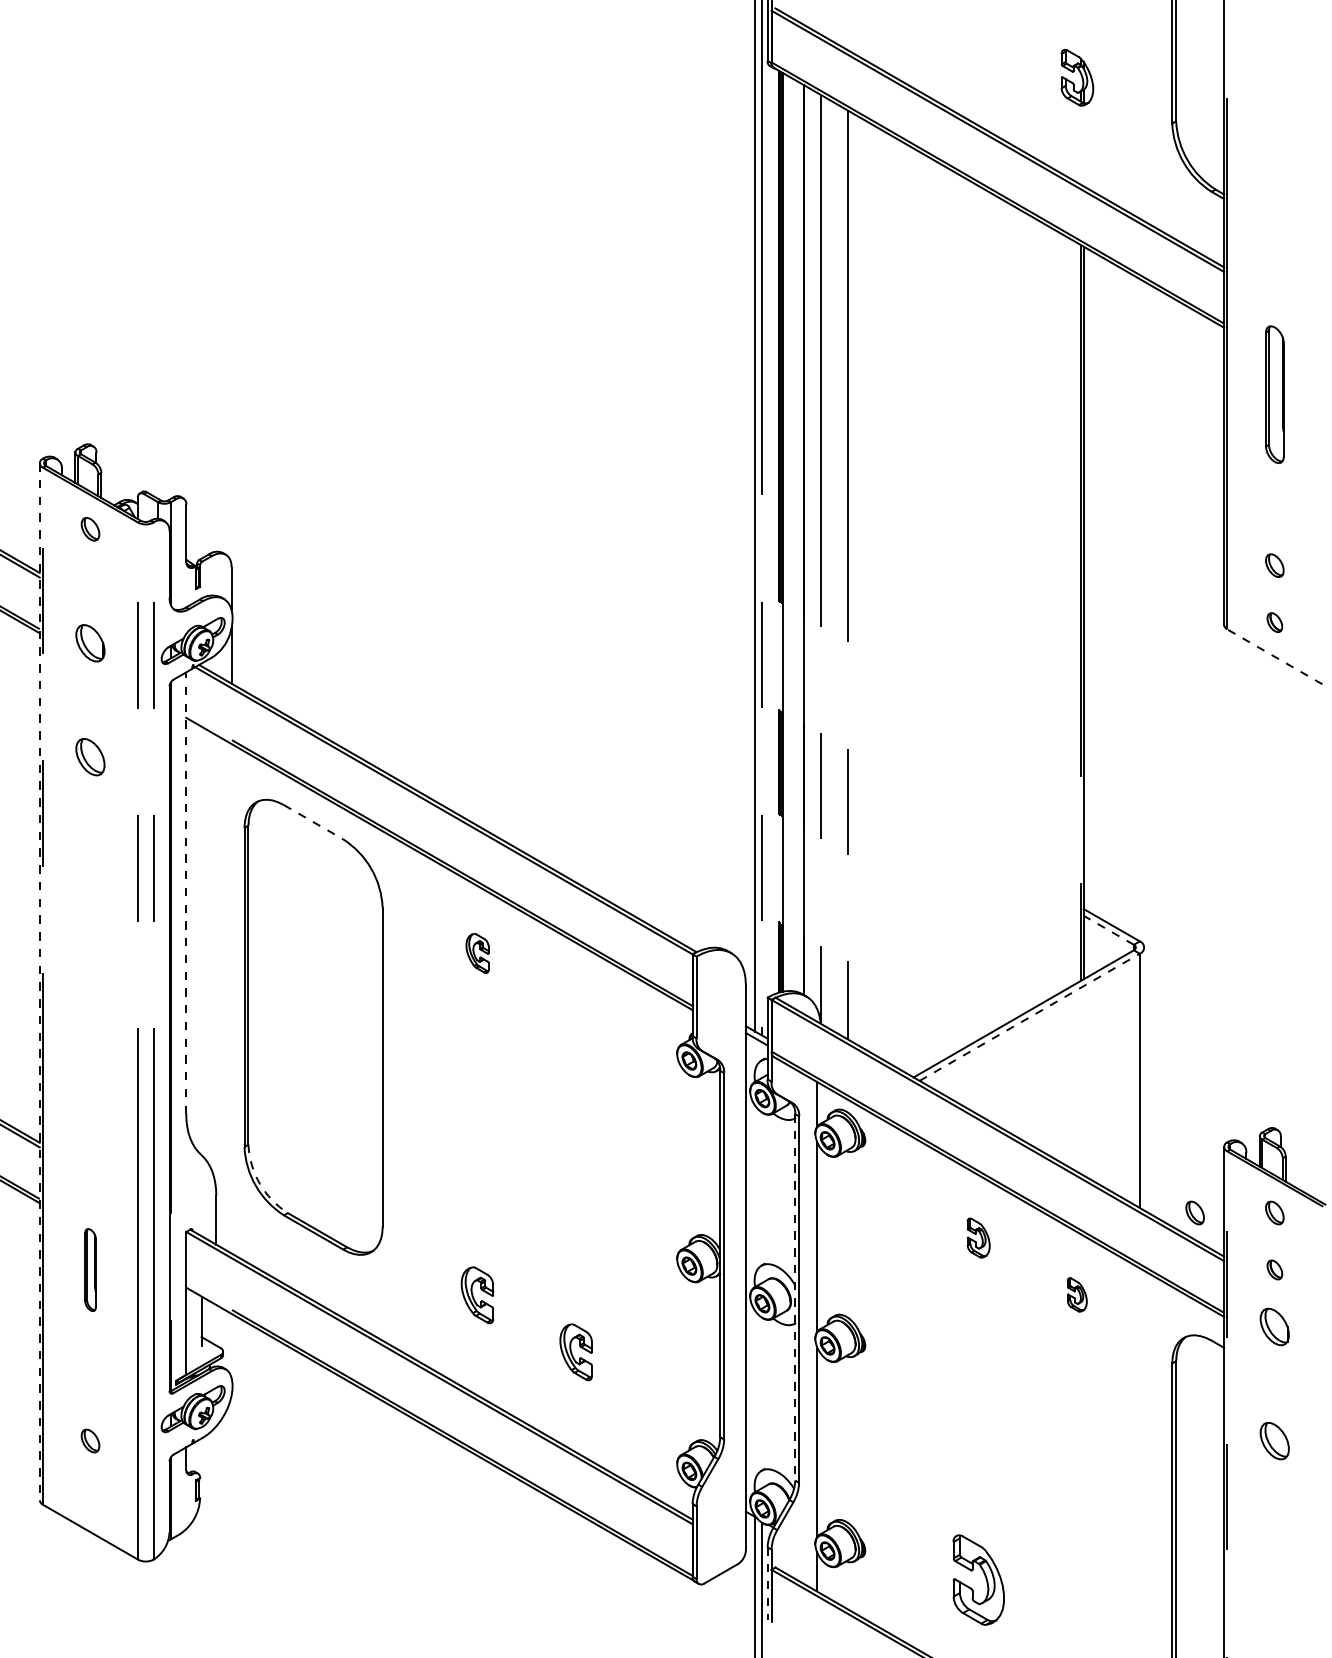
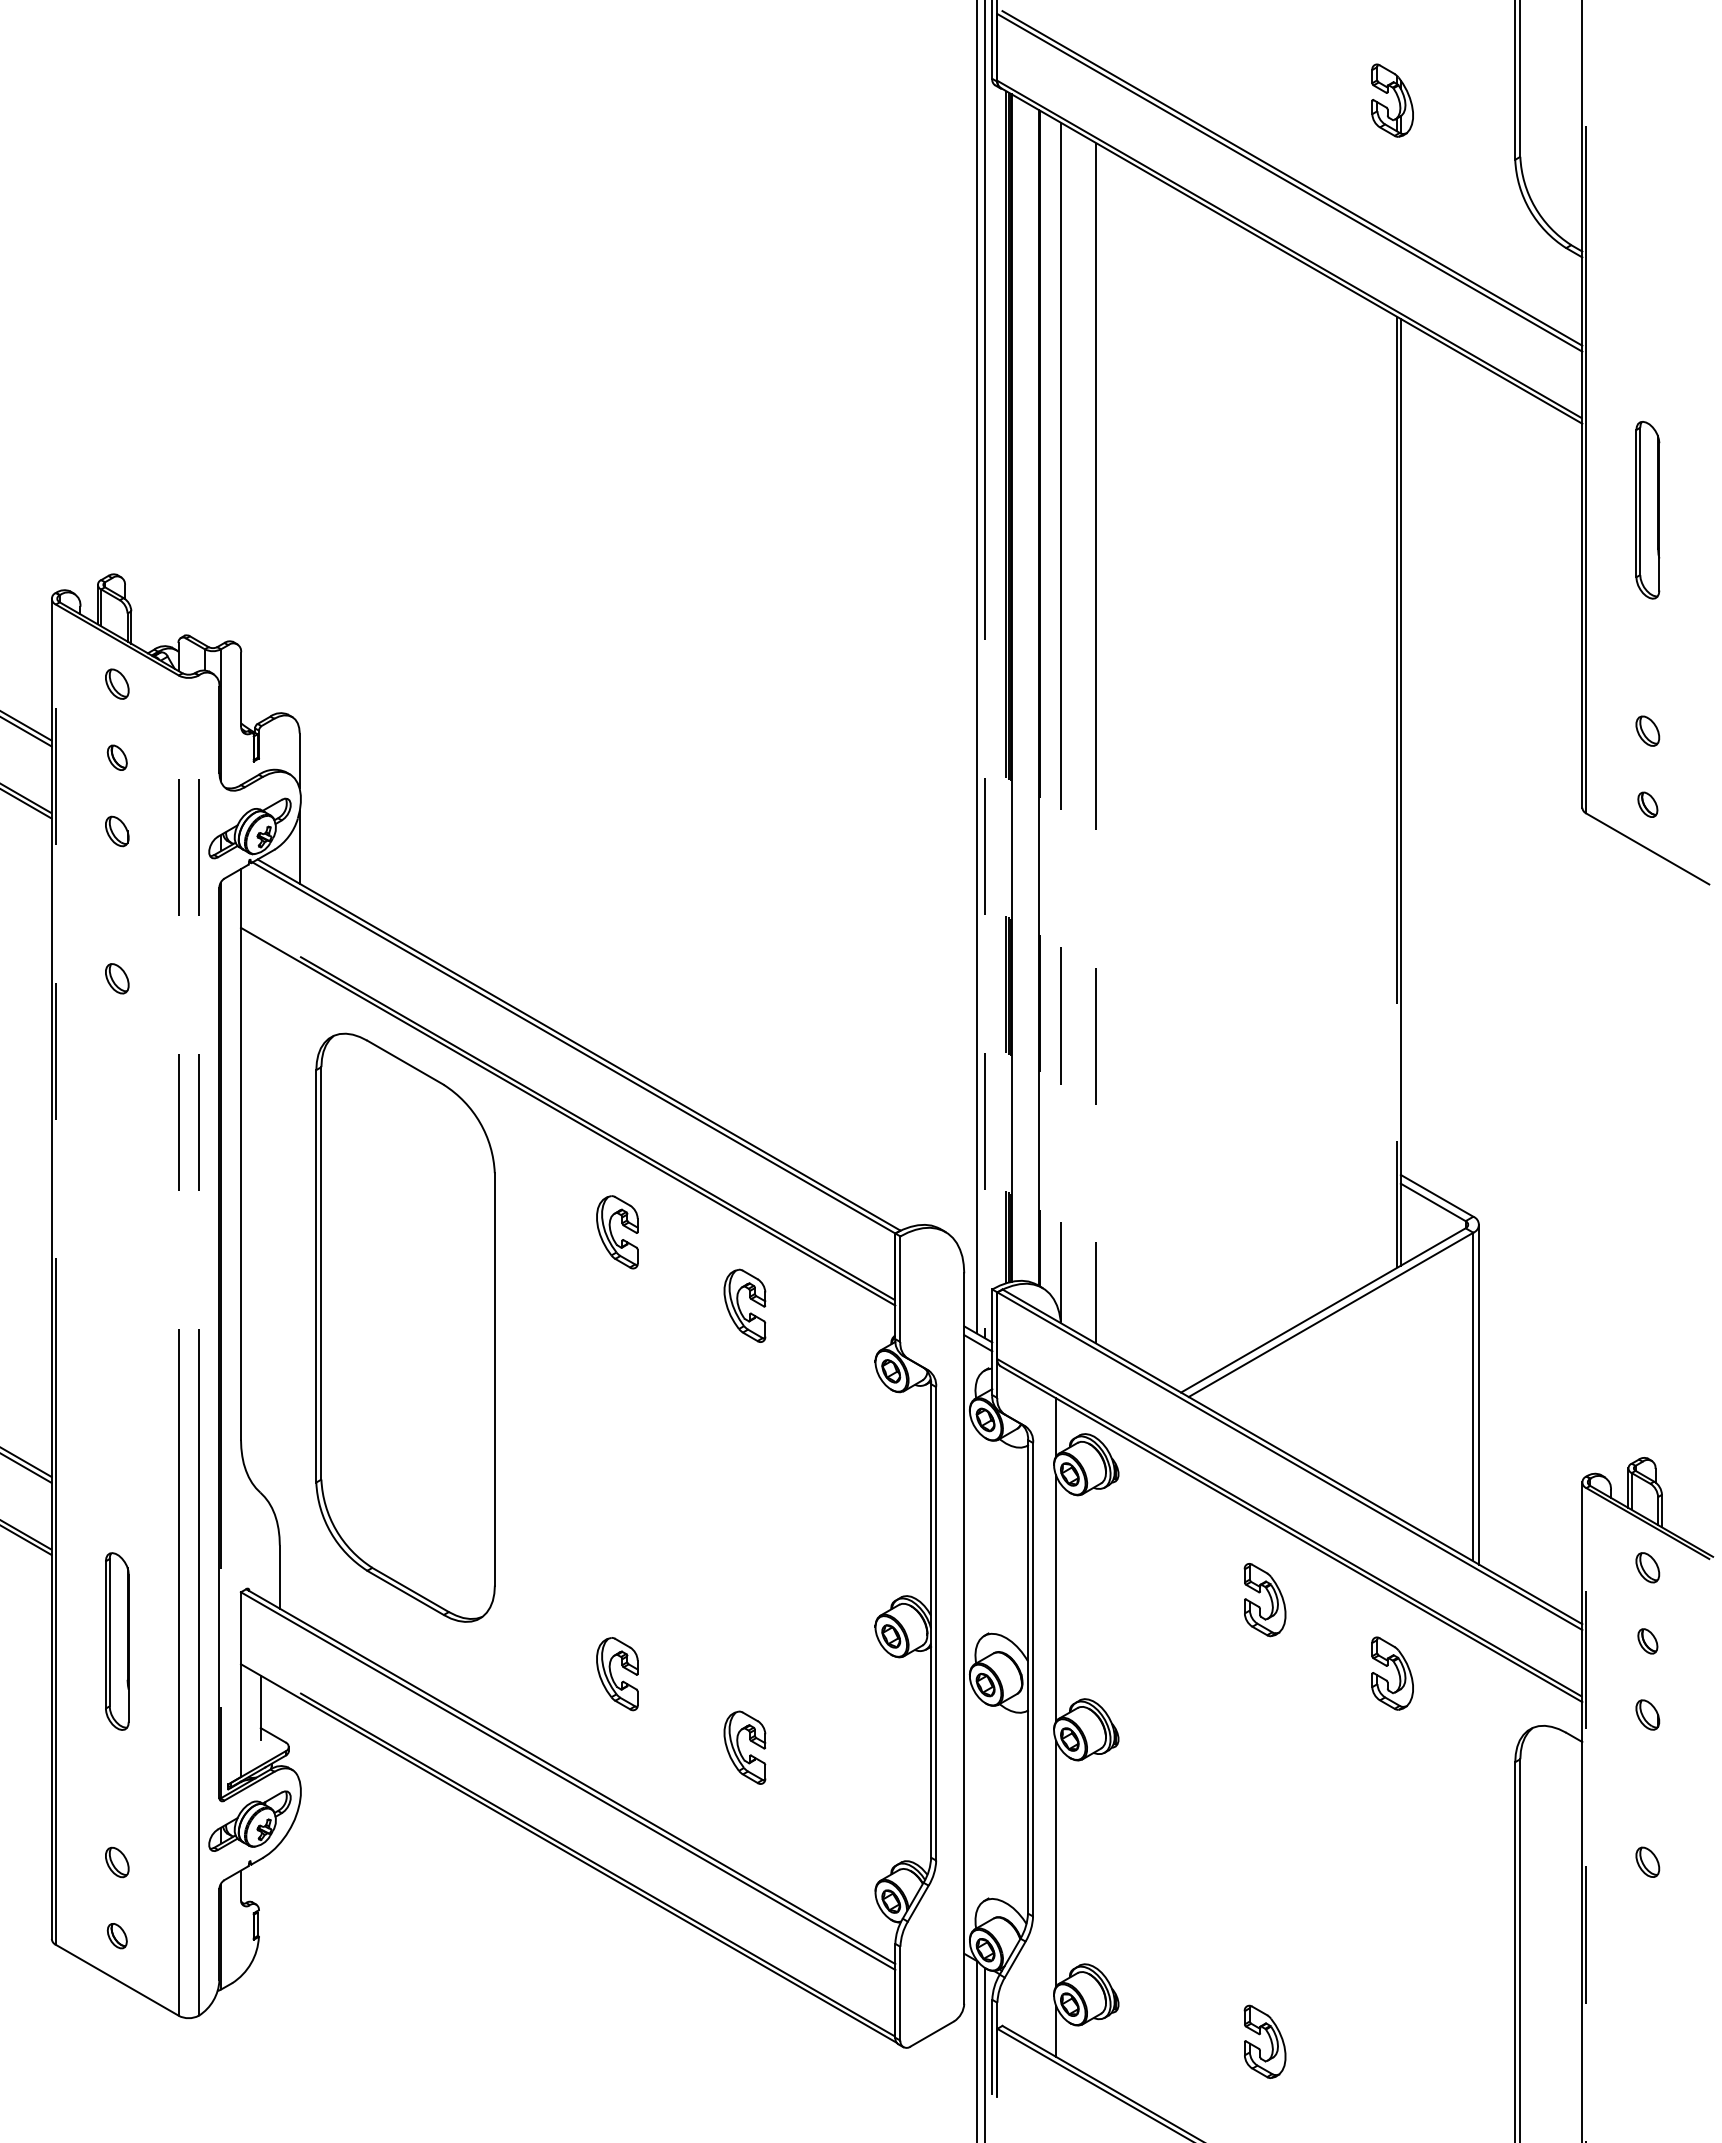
part: (89, 586) -> (116, 757), added
part: (90, 643) -> (117, 831), size x0.62
line: (1274, 657) -> (1647, 849), dashed -> solid
part: (90, 757) -> (117, 978), size x0.62
line: (313, 822) -> (405, 1062), dashed -> solid
line: (186, 892) -> (241, 1153), dashed -> solid
line: (1108, 930) -> (1432, 1202), dashed -> solid
part: (477, 953) -> (617, 1232), size x1.43
line: (39, 982) -> (51, 1269), dashed -> solid
part: (575, 1010) -> (744, 1305), added
line: (1030, 1017) -> (1331, 1314), dashed -> solid
line: (1144, 1078) -> (1479, 1394), added
arc: (260, 1183) -> (336, 1529), dashed -> solid
part: (1194, 1212) -> (1544, 1567), removed
part: (978, 1238) -> (1264, 1600), size x1.43
part: (90, 1270) -> (117, 1641), size x1.67
part: (1077, 1294) -> (1392, 1673), size x1.67
line: (795, 1297) -> (1028, 1676), dashed -> solid
part: (1274, 1326) -> (1647, 1714), size x0.62
part: (1274, 1440) -> (1647, 1861), size x0.62
part: (89, 1498) -> (116, 1936), added
part: (978, 1579) -> (1264, 2041), size x0.62
line: (767, 1583) -> (992, 2046), dashed -> solid

